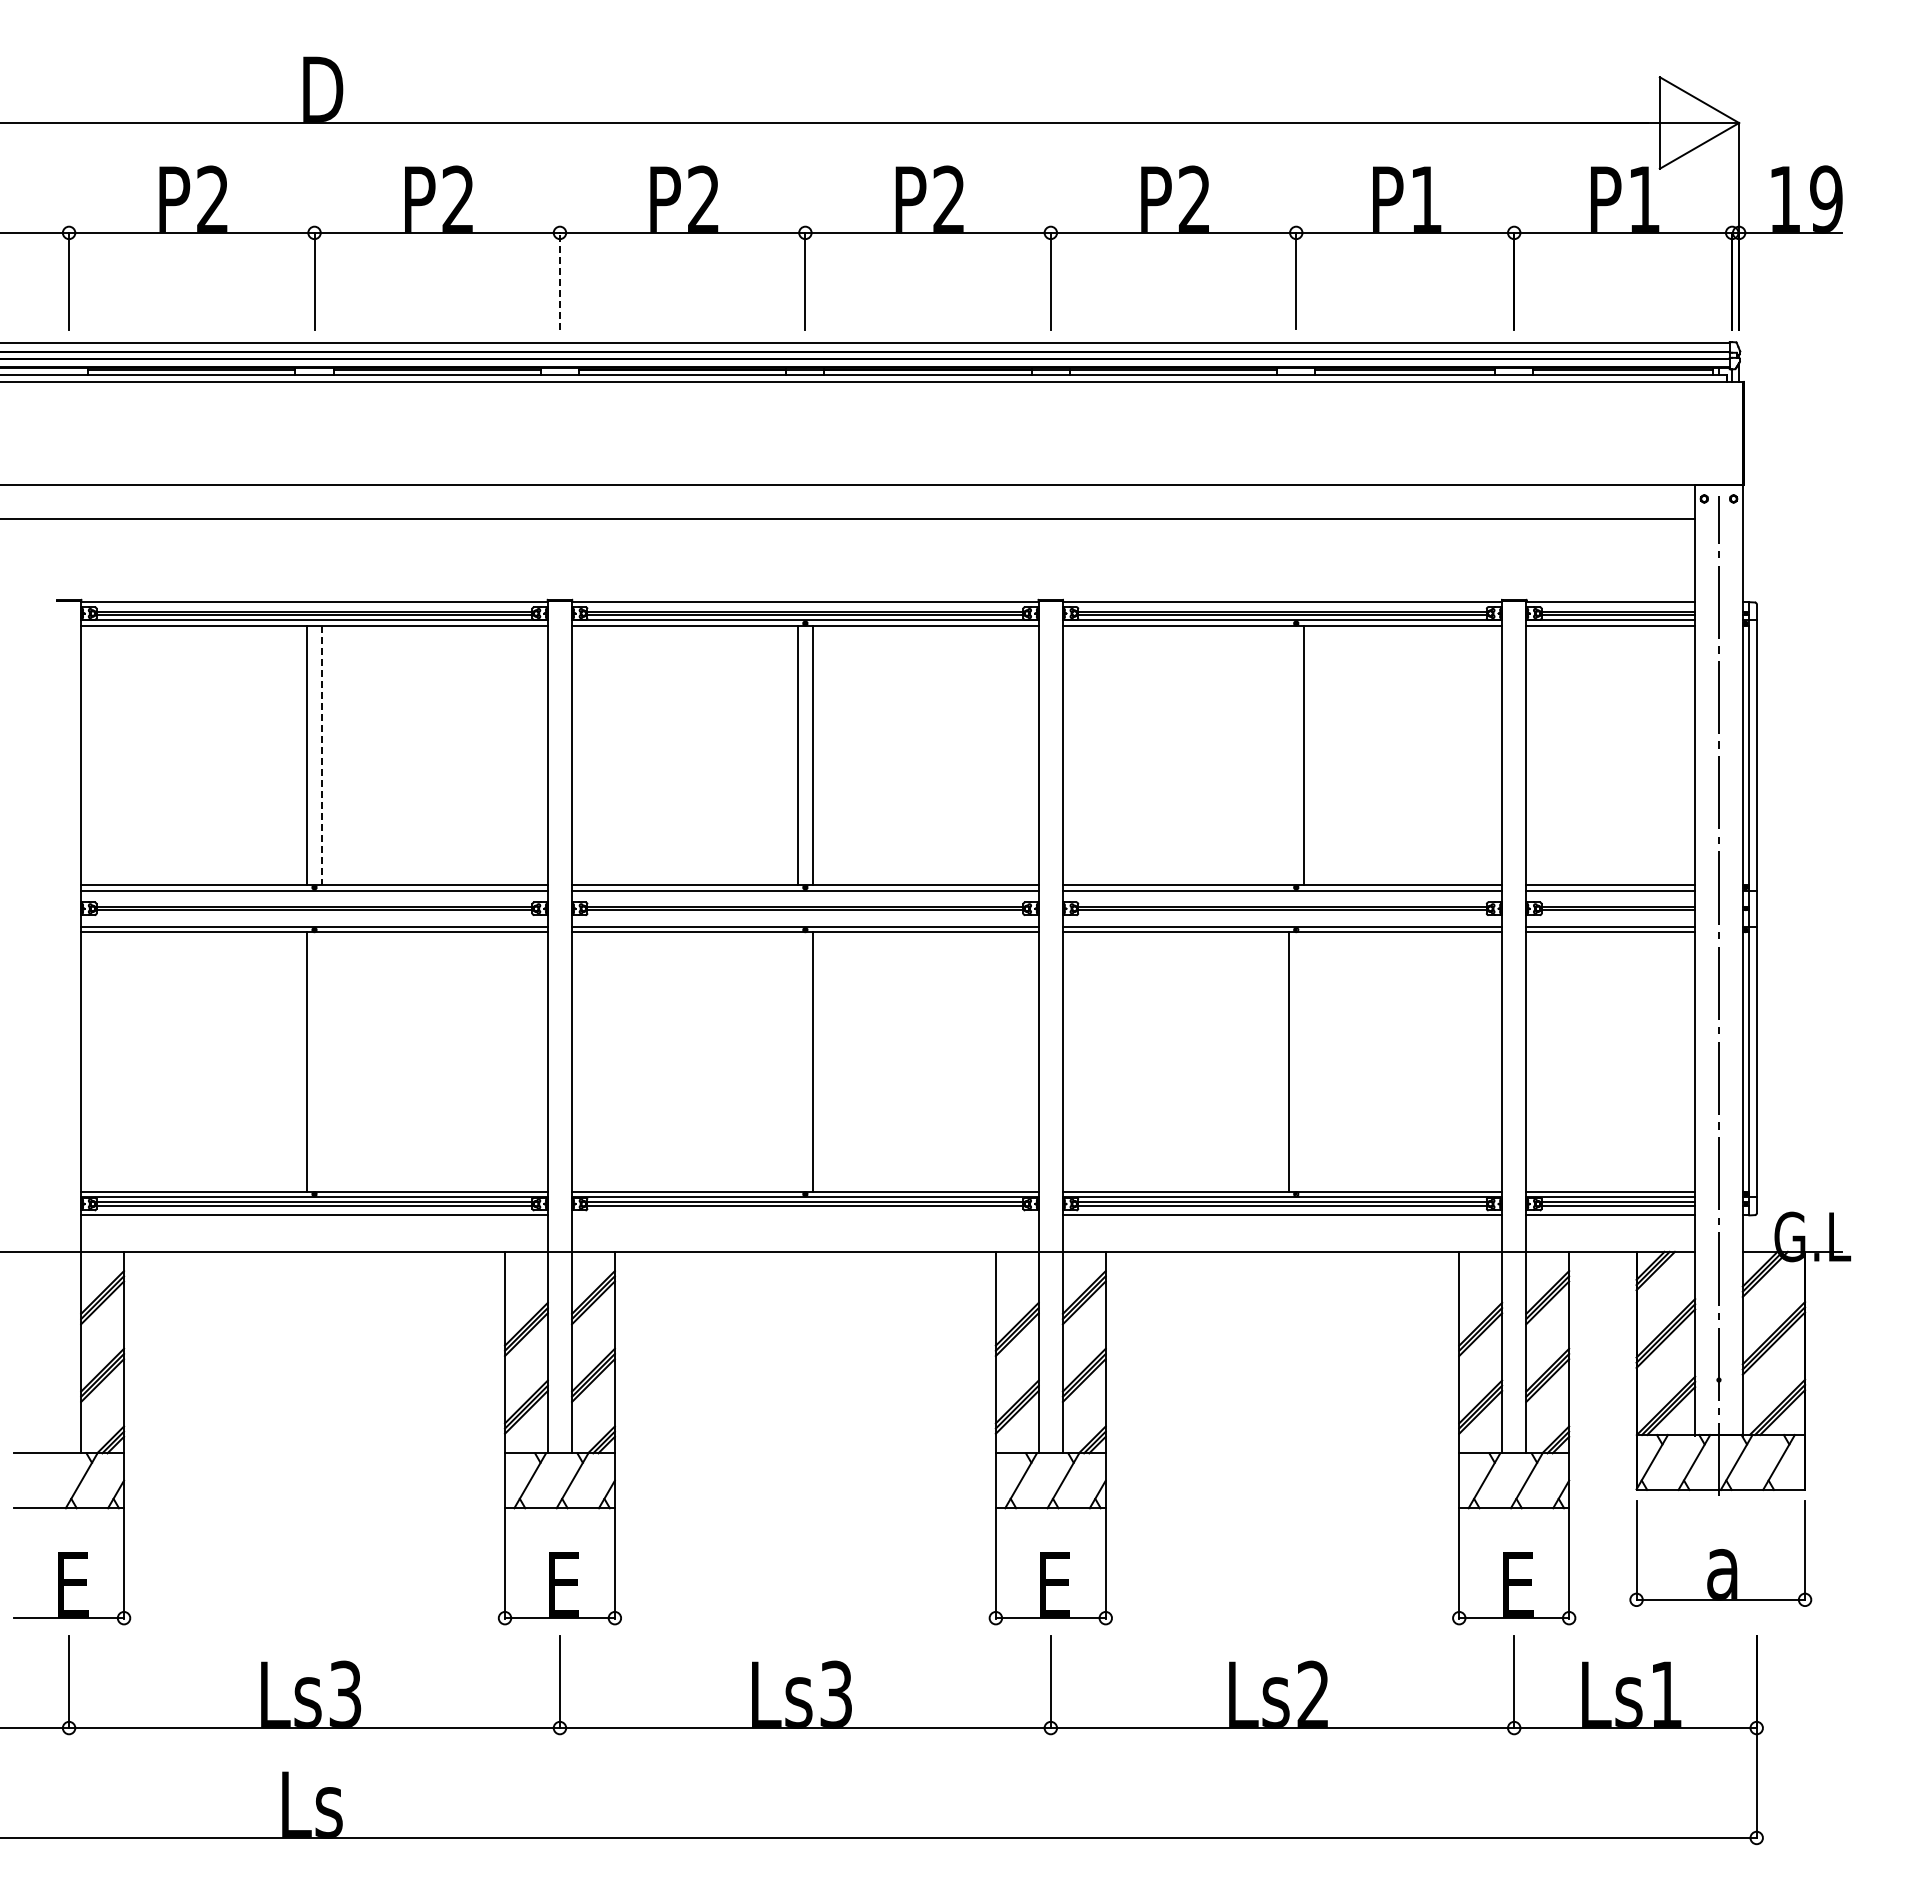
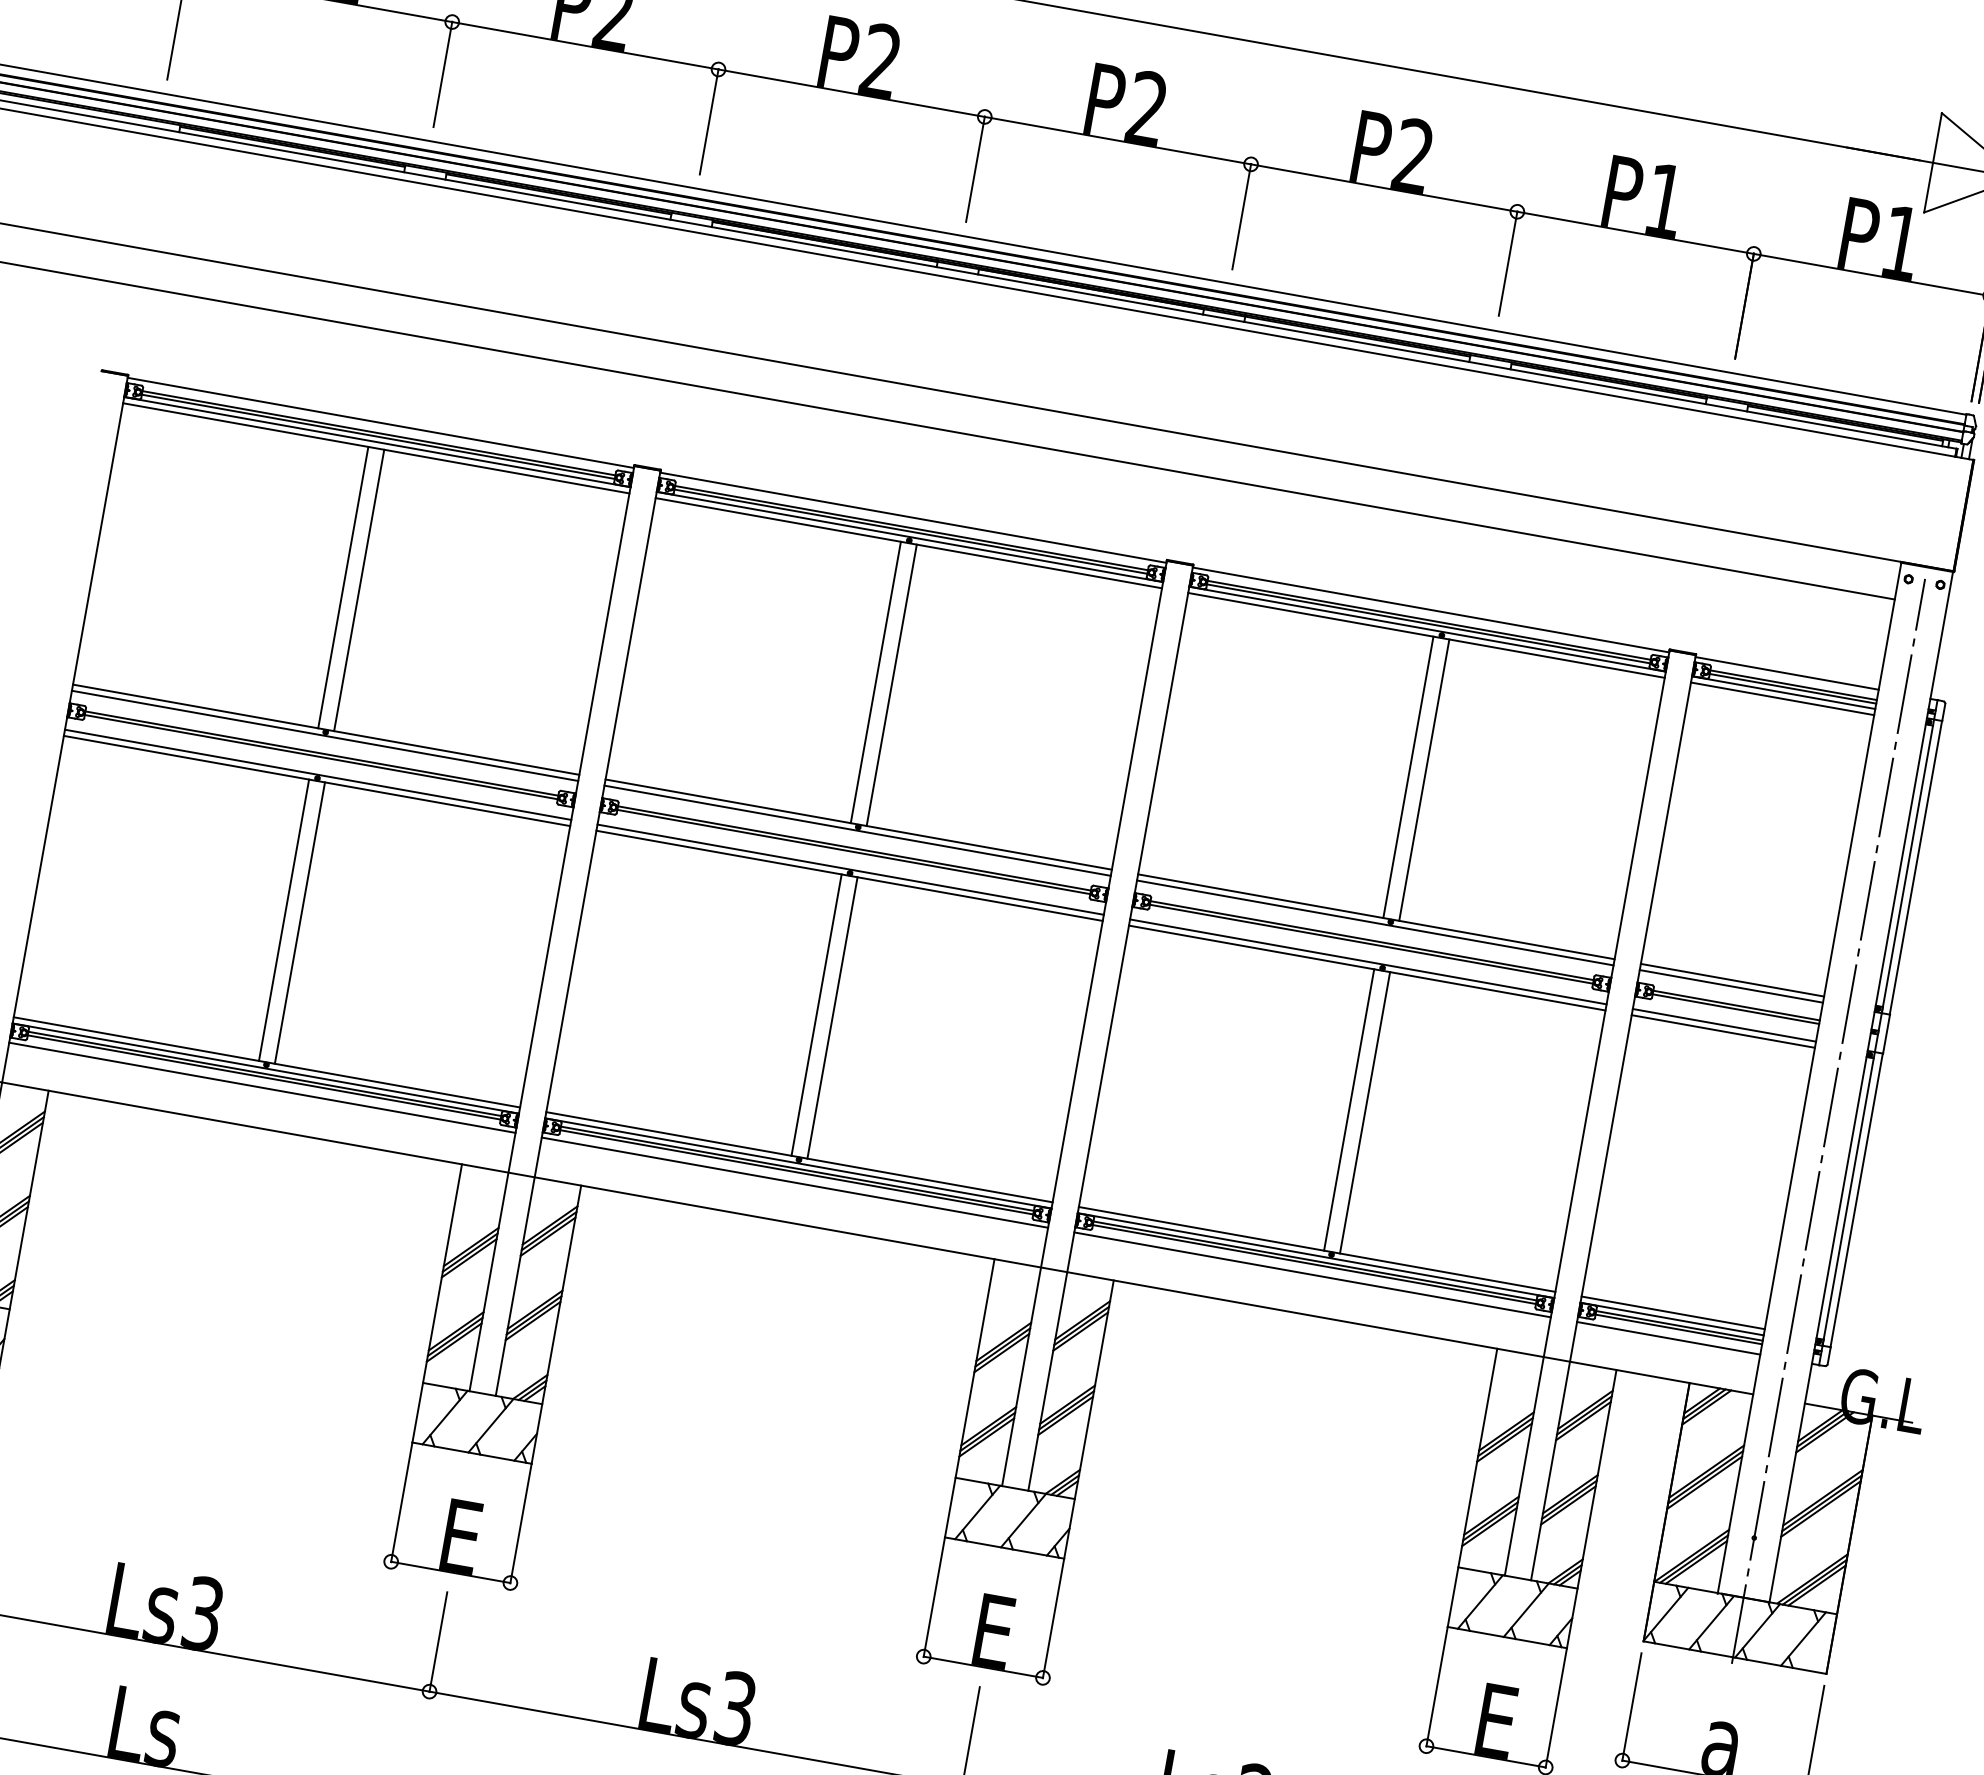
line: (559, 281) -> (708, 122), dashed -> solid
line: (321, 755) -> (358, 590), dashed -> solid
line: (1288, 755) -> (1407, 777), added
line: (321, 1061) -> (299, 922), added
line: (798, 1061) -> (817, 1014), added
line: (1303, 1061) -> (1365, 1112), added
line: (805, 1215) -> (795, 1182), added

